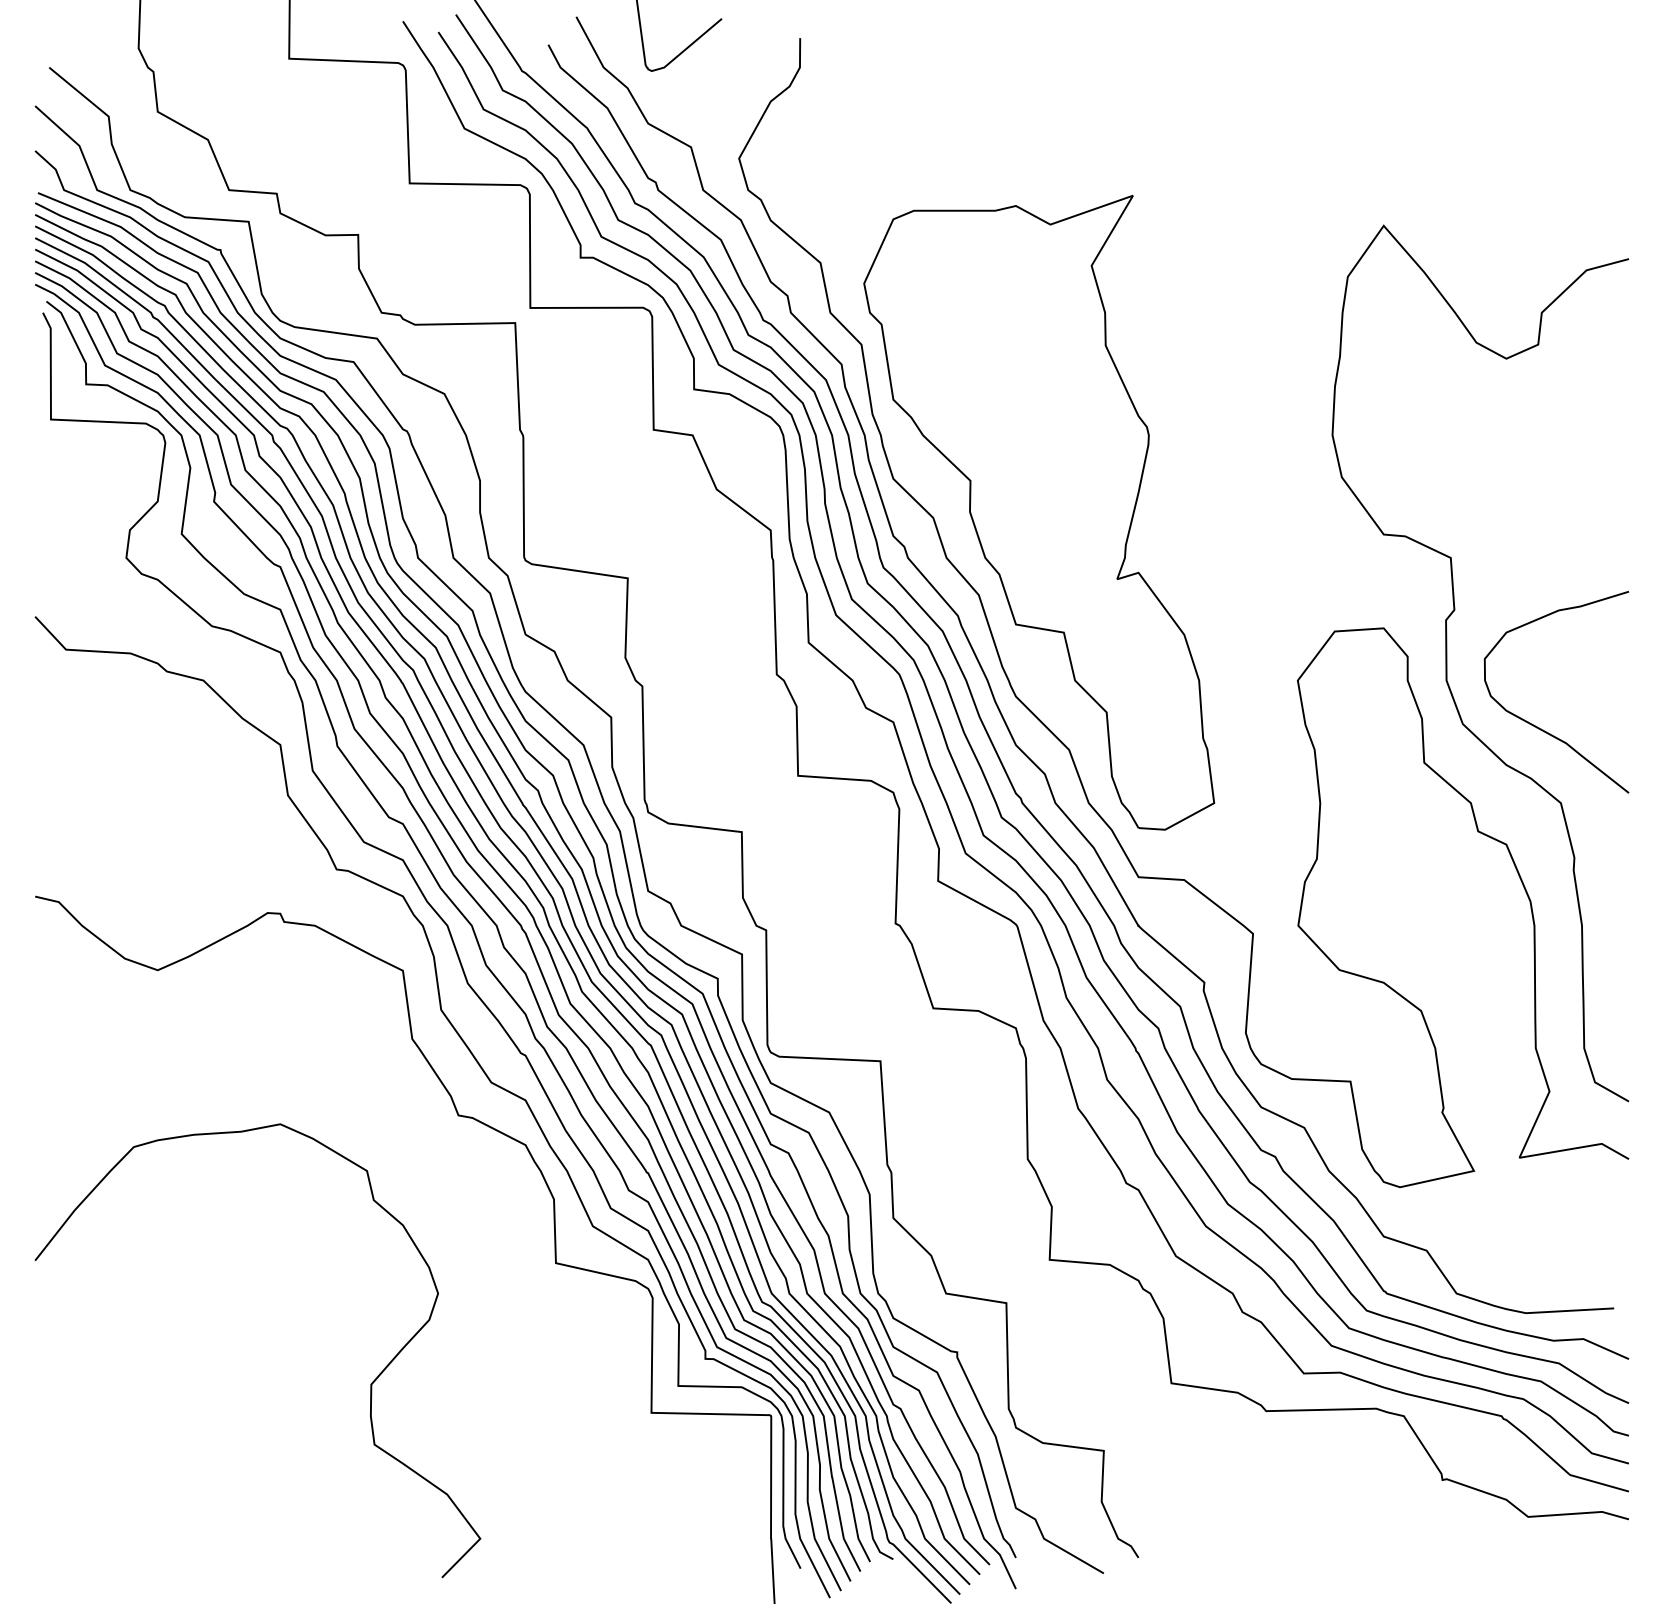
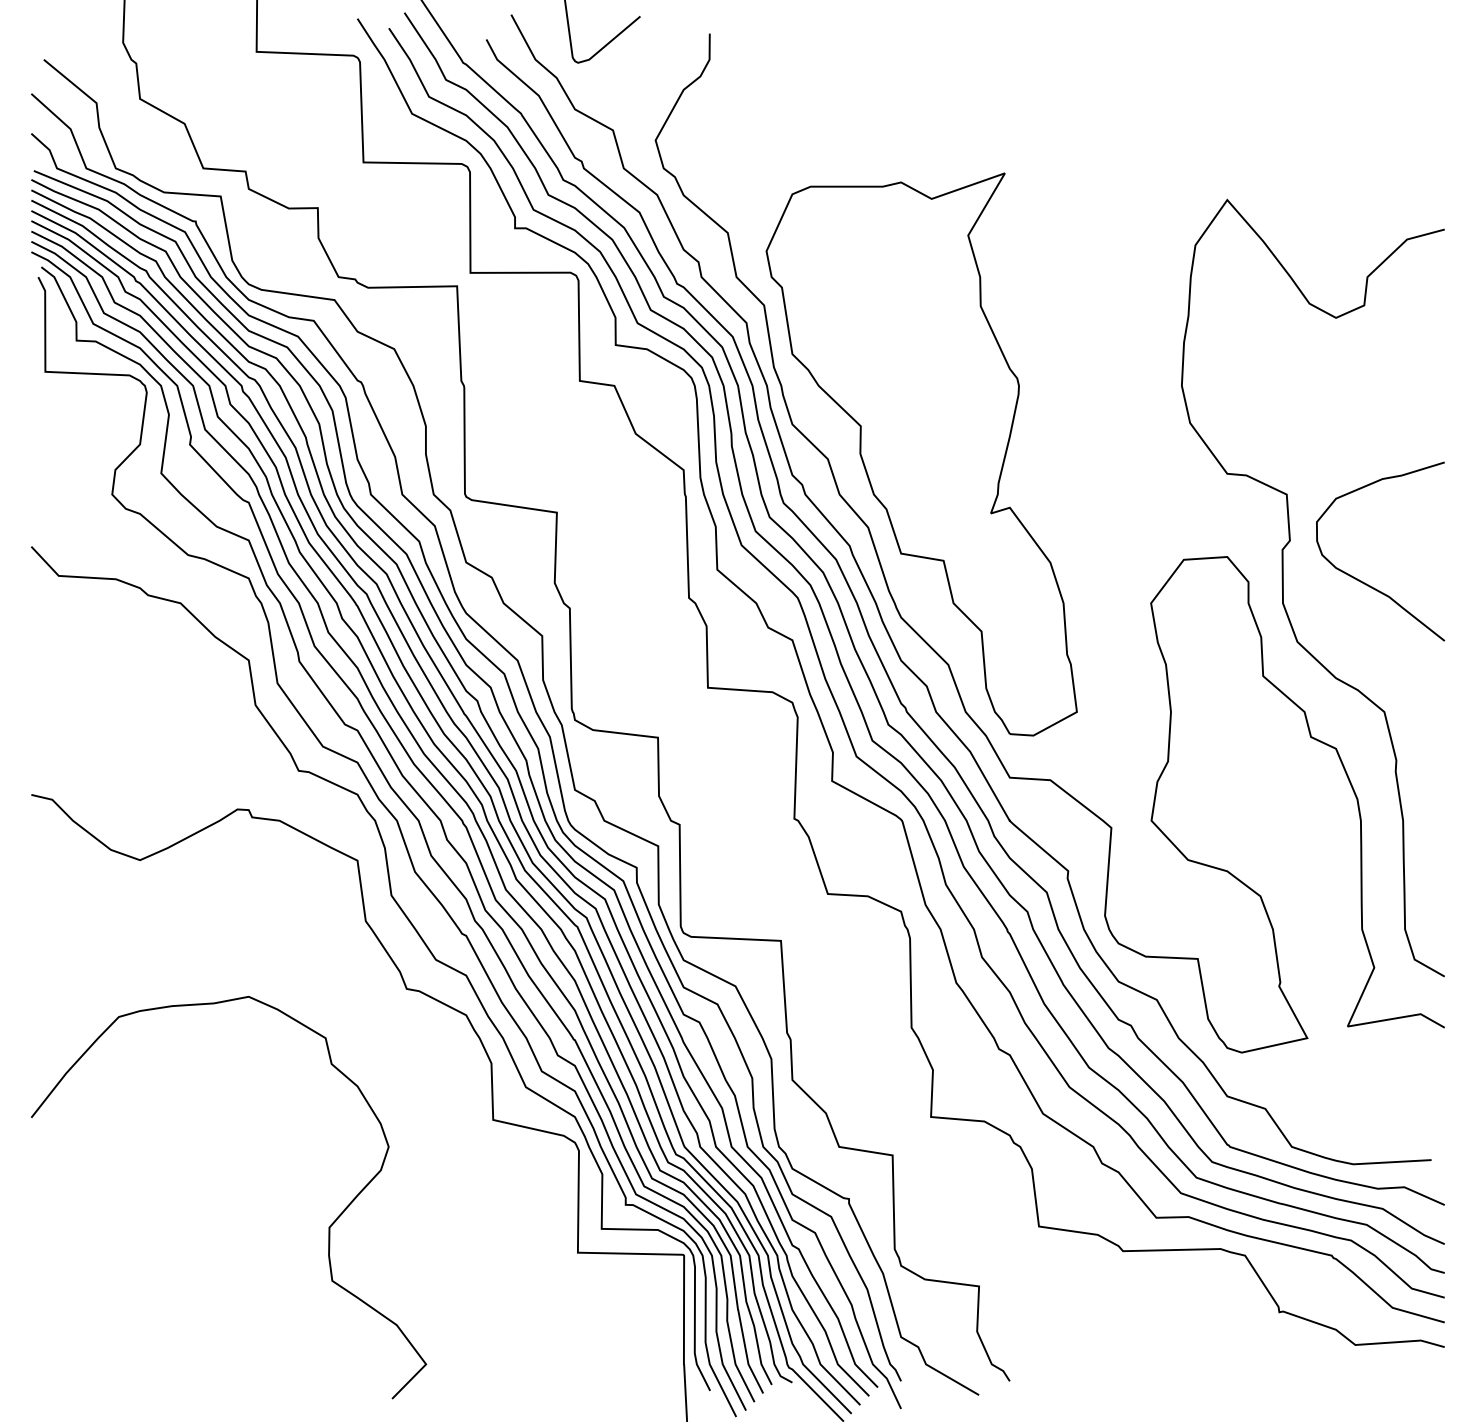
curve: (1539, 727) -> (1365, 582), moved

